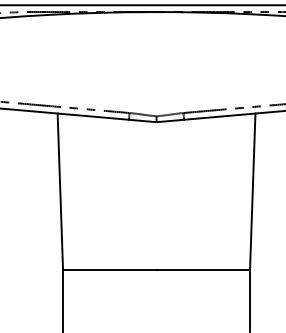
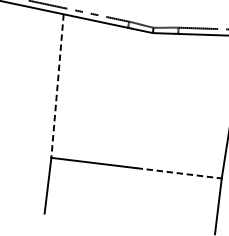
line: (60, 192) -> (57, 86), solid -> dashed
line: (203, 270) -> (179, 173), solid -> dashed

